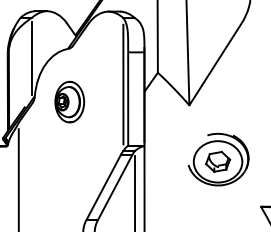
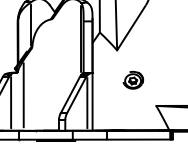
part: (69, 101) -> (51, 48), removed
part: (219, 160) -> (133, 80), size x0.6

